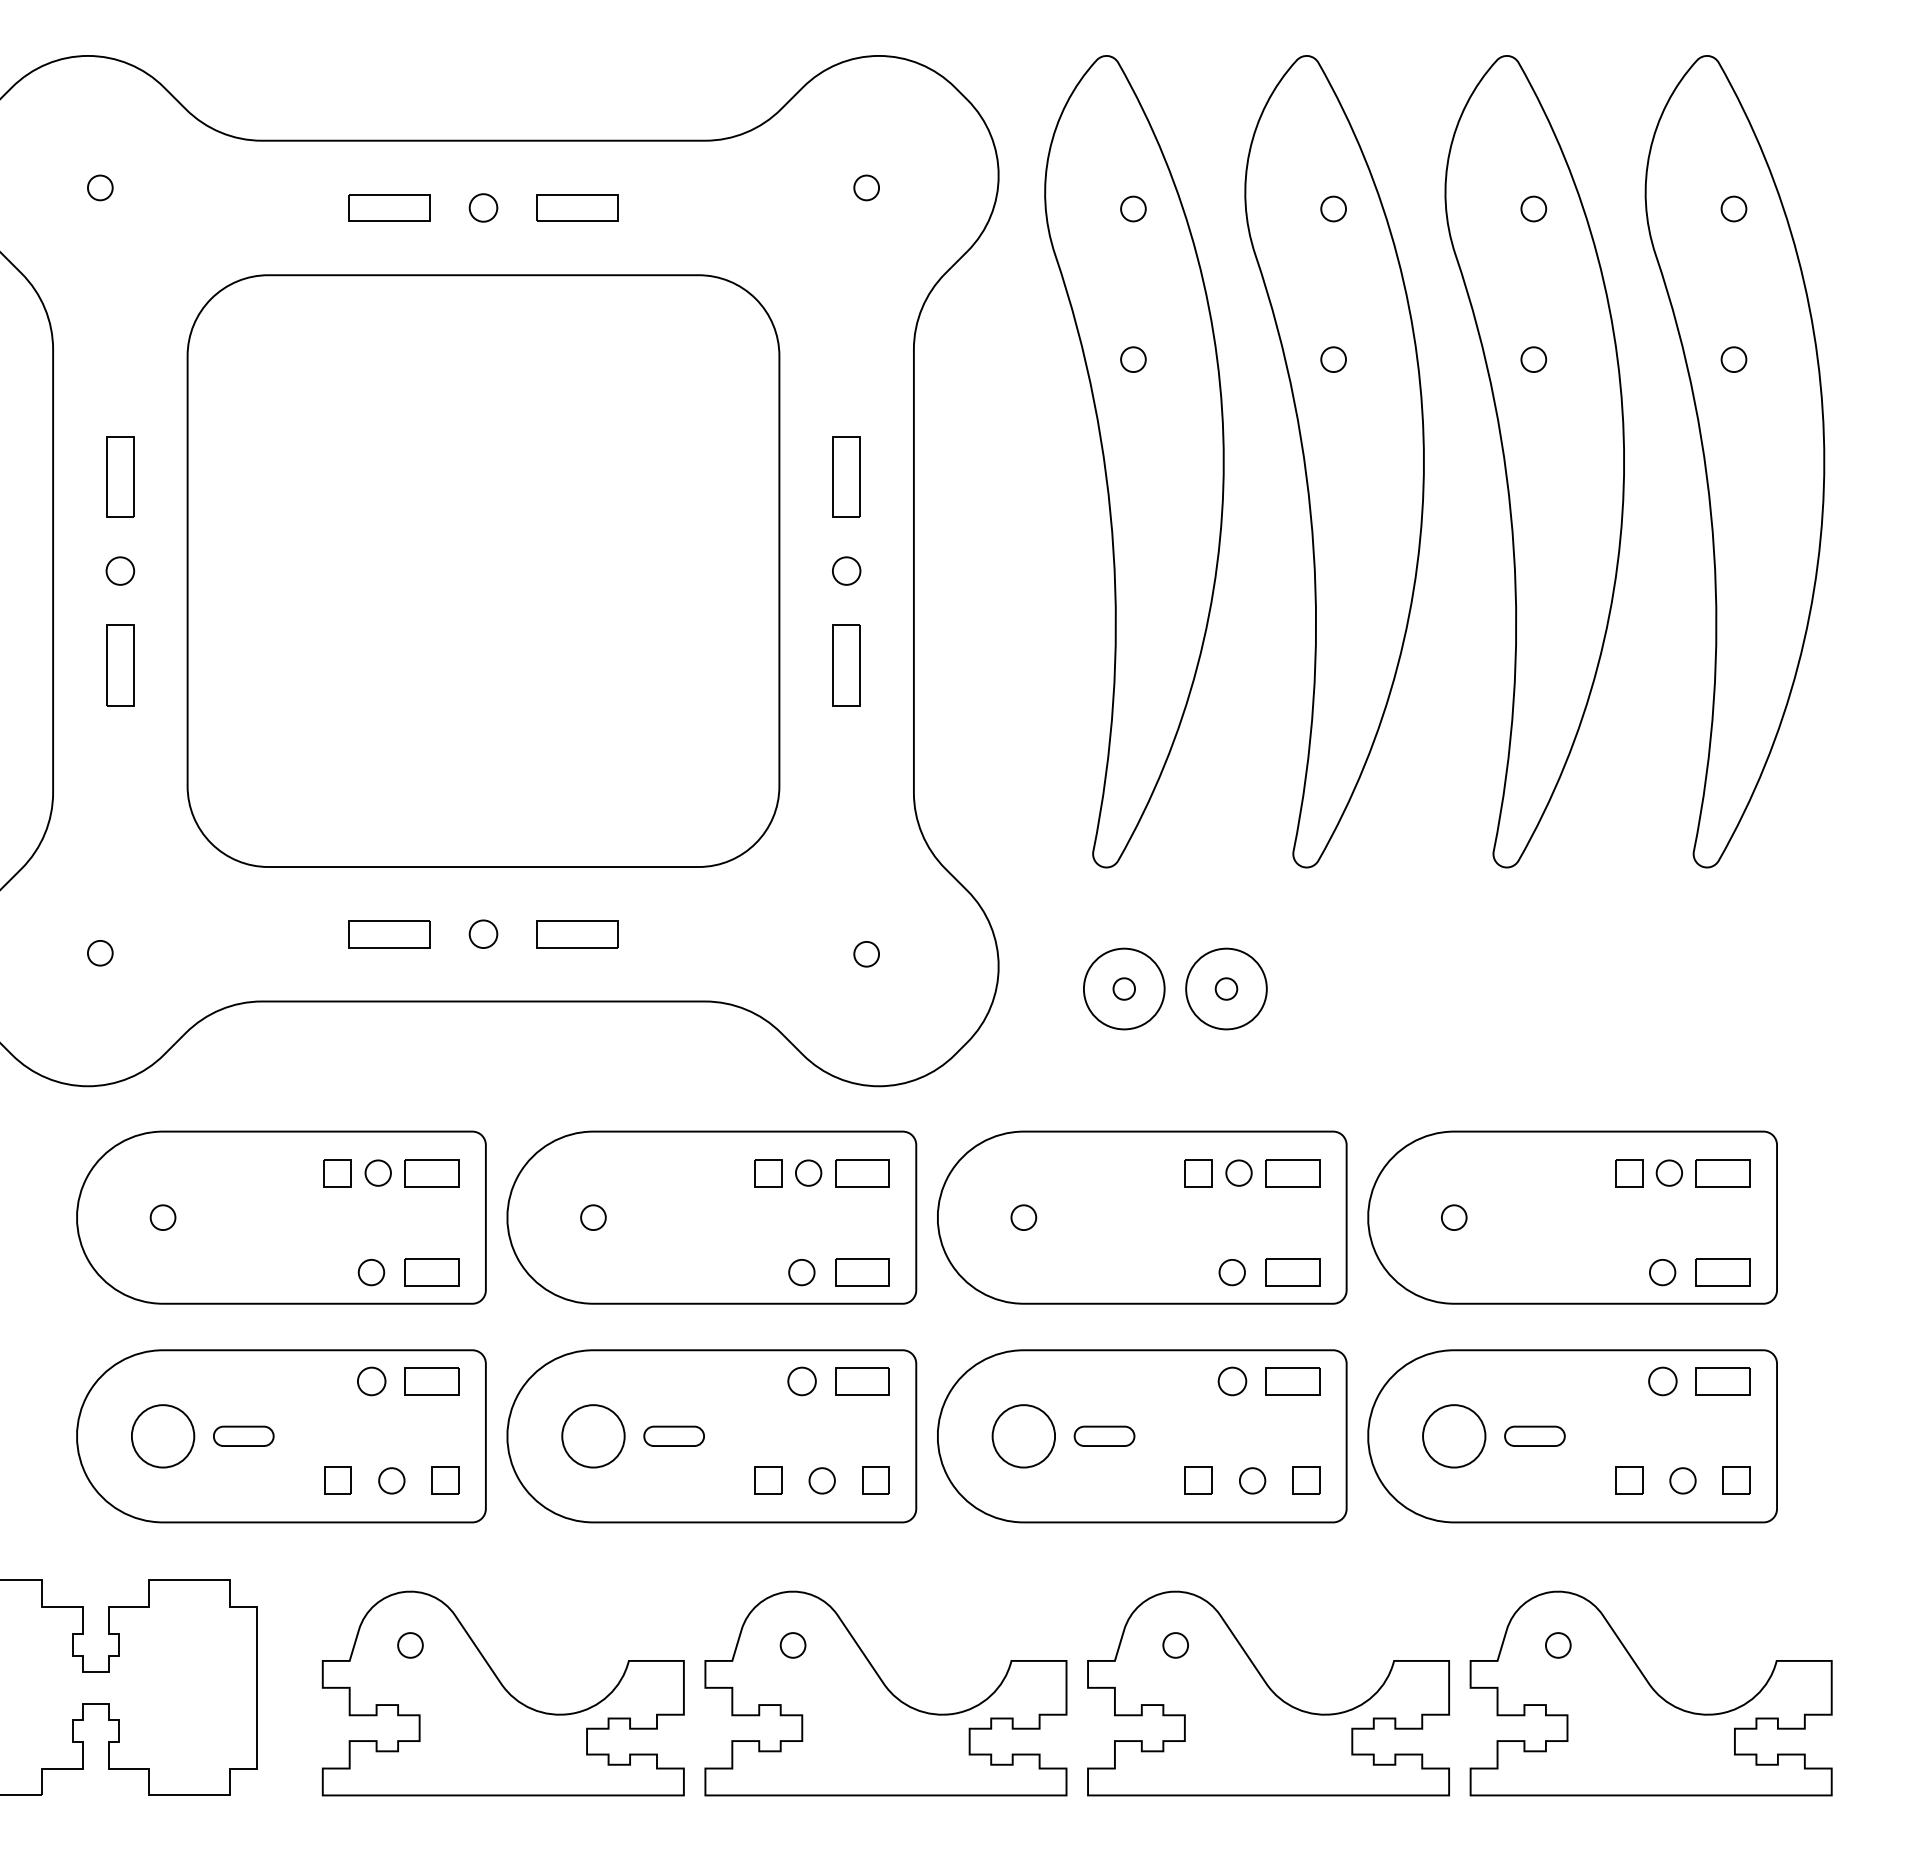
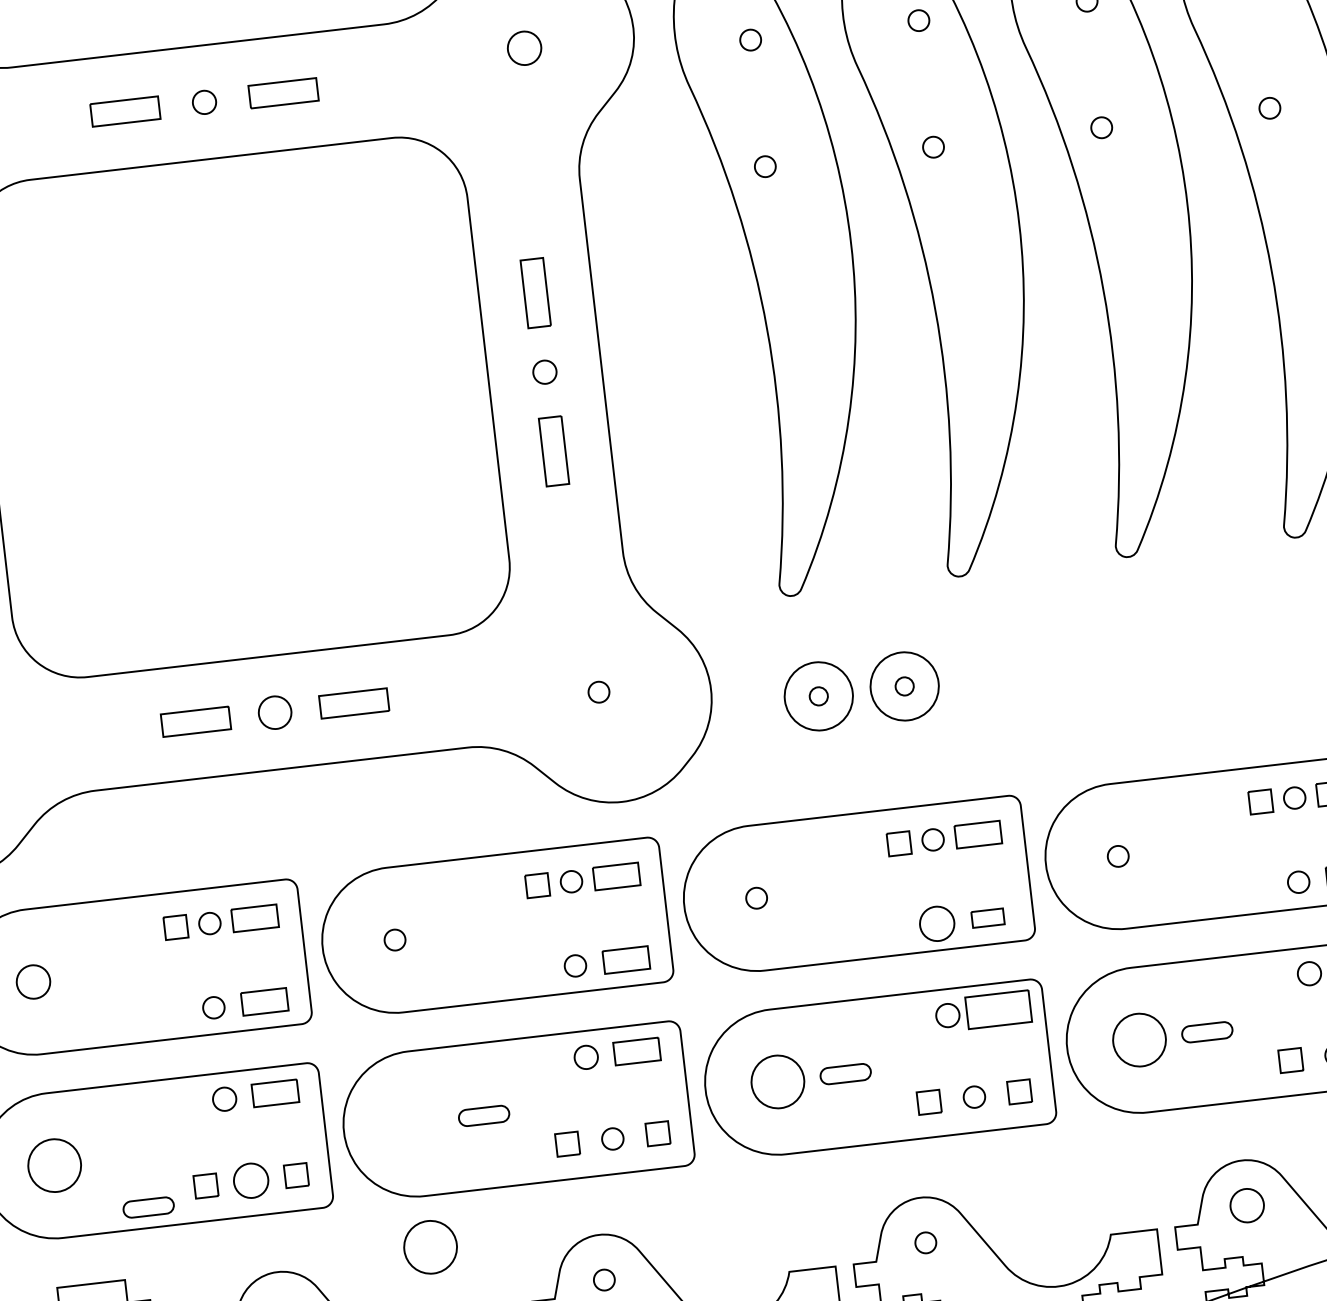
part: (866, 187) -> (524, 47), size x1.6
part: (483, 933) -> (275, 712), size x1.4
part: (162, 1217) -> (32, 981), size x1.6
part: (1231, 1272) -> (936, 924), size x1.6
part: (1292, 1272) -> (987, 918), size x0.7
part: (1292, 1381) -> (998, 1009), size x1.4
part: (243, 1435) -> (148, 1206), moved
part: (593, 1436) -> (430, 1247), moved
part: (391, 1480) -> (250, 1180), size x1.6
part: (1558, 1645) -> (1247, 1205), size x1.6

